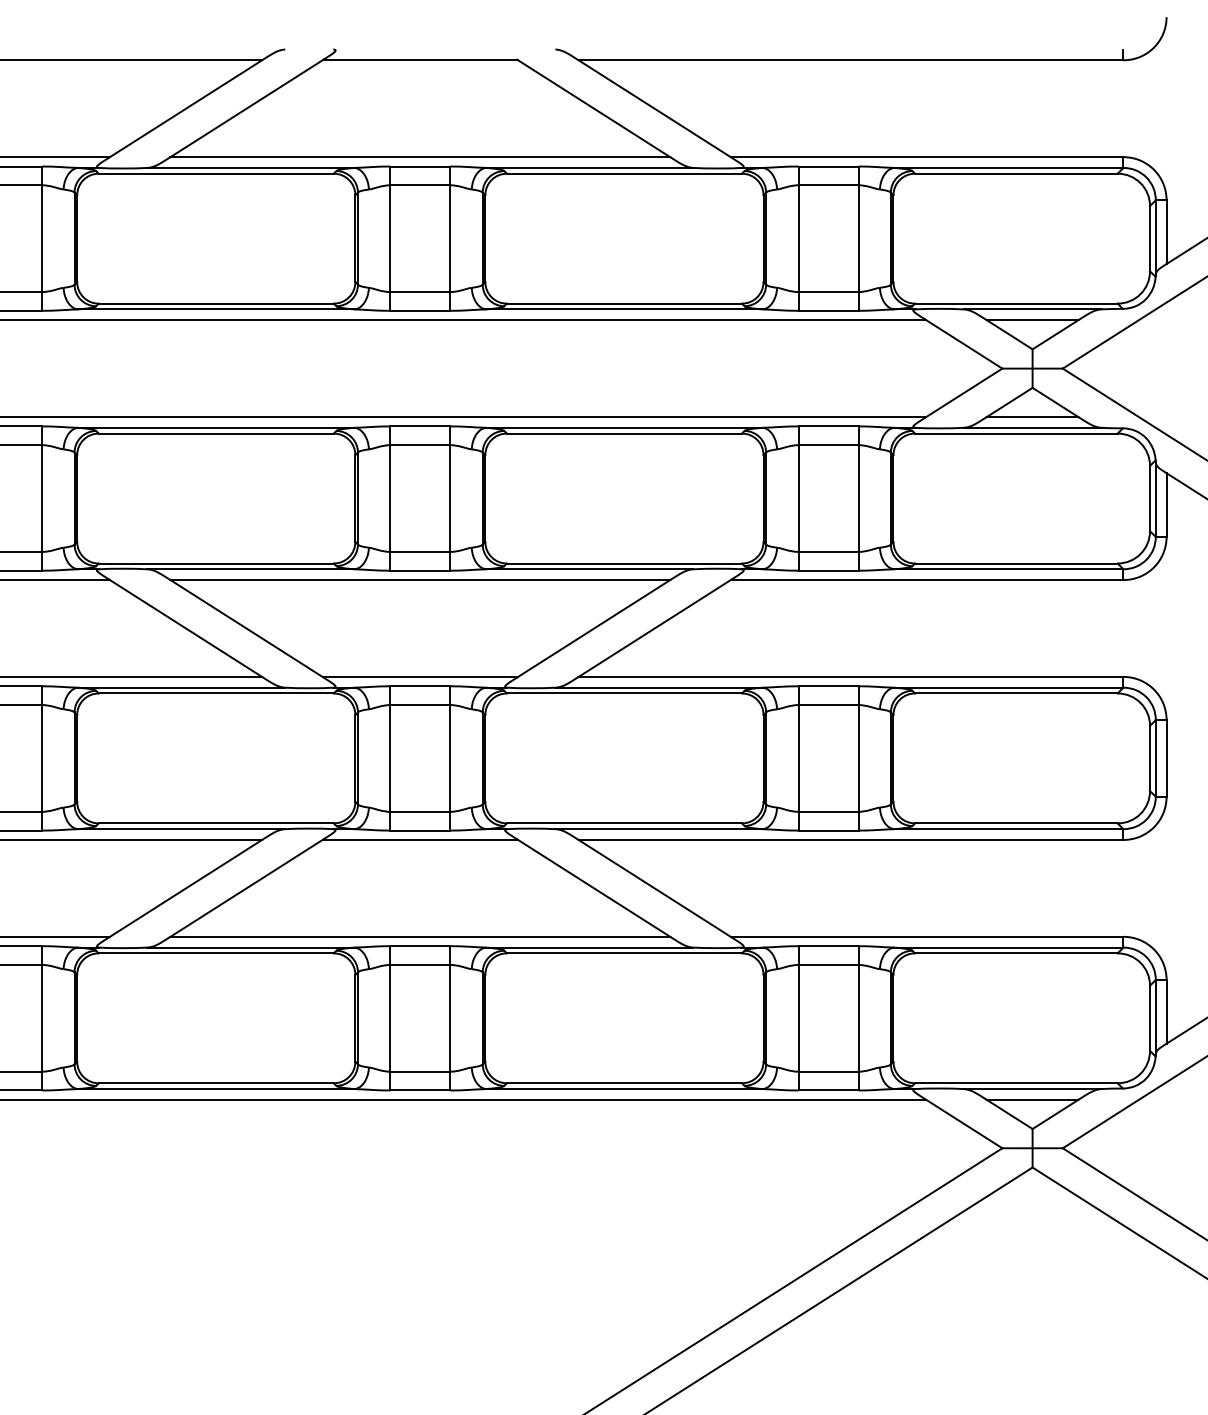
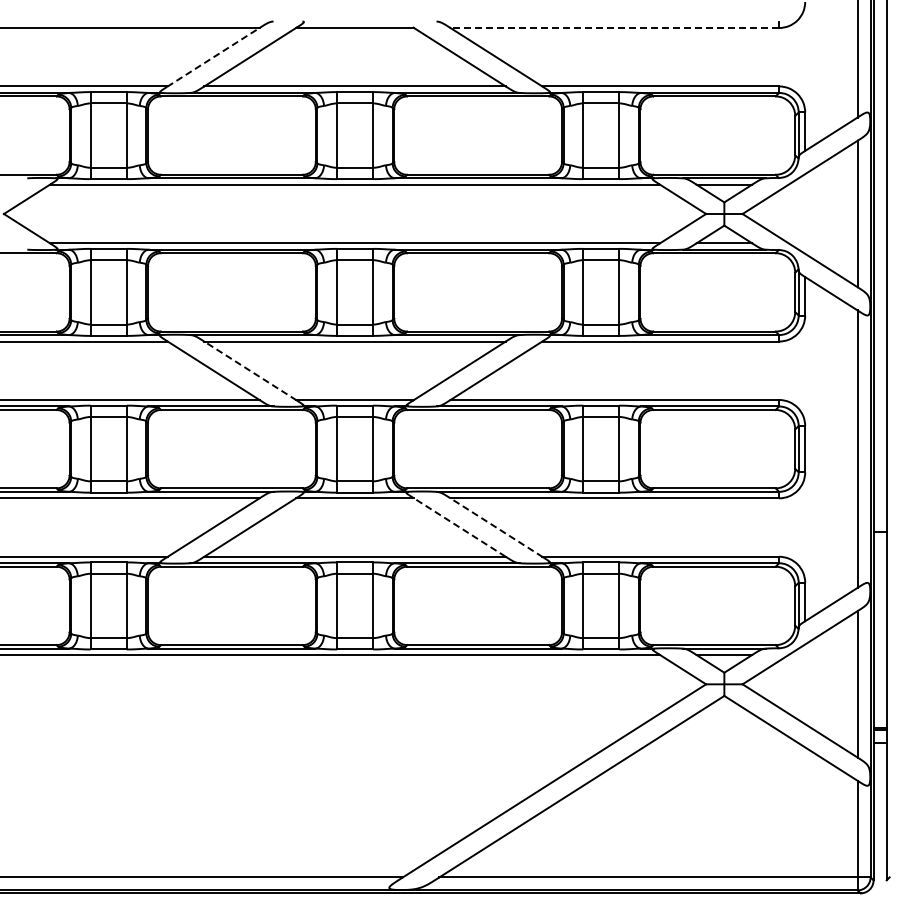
line: (850, 61) -> (614, 28), solid -> dashed
line: (185, 109) -> (213, 57), solid -> dashed
line: (247, 628) -> (250, 370), solid -> dashed
line: (593, 888) -> (459, 527), solid -> dashed
line: (654, 888) -> (496, 527), solid -> dashed

